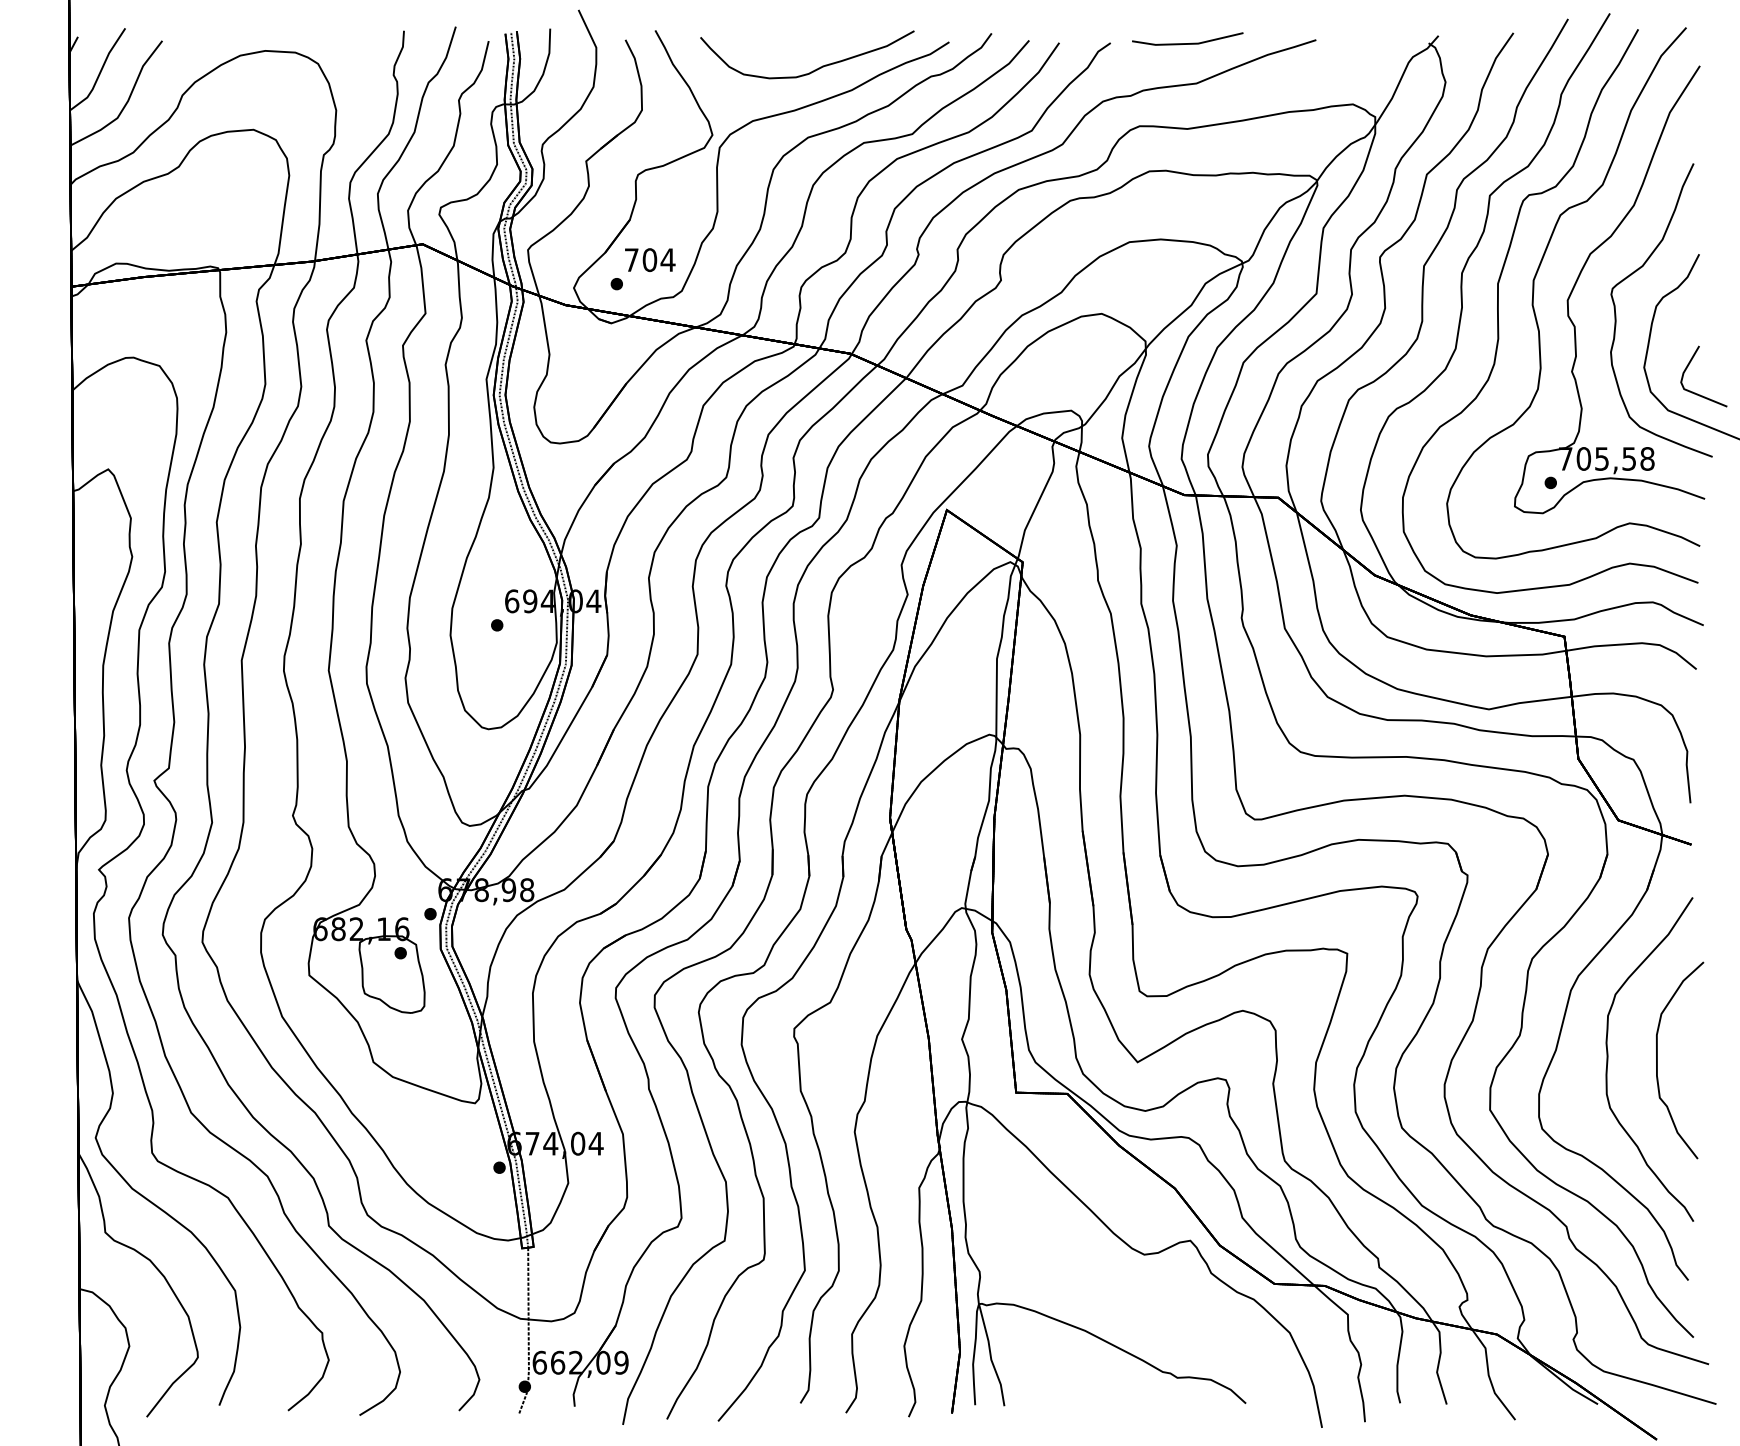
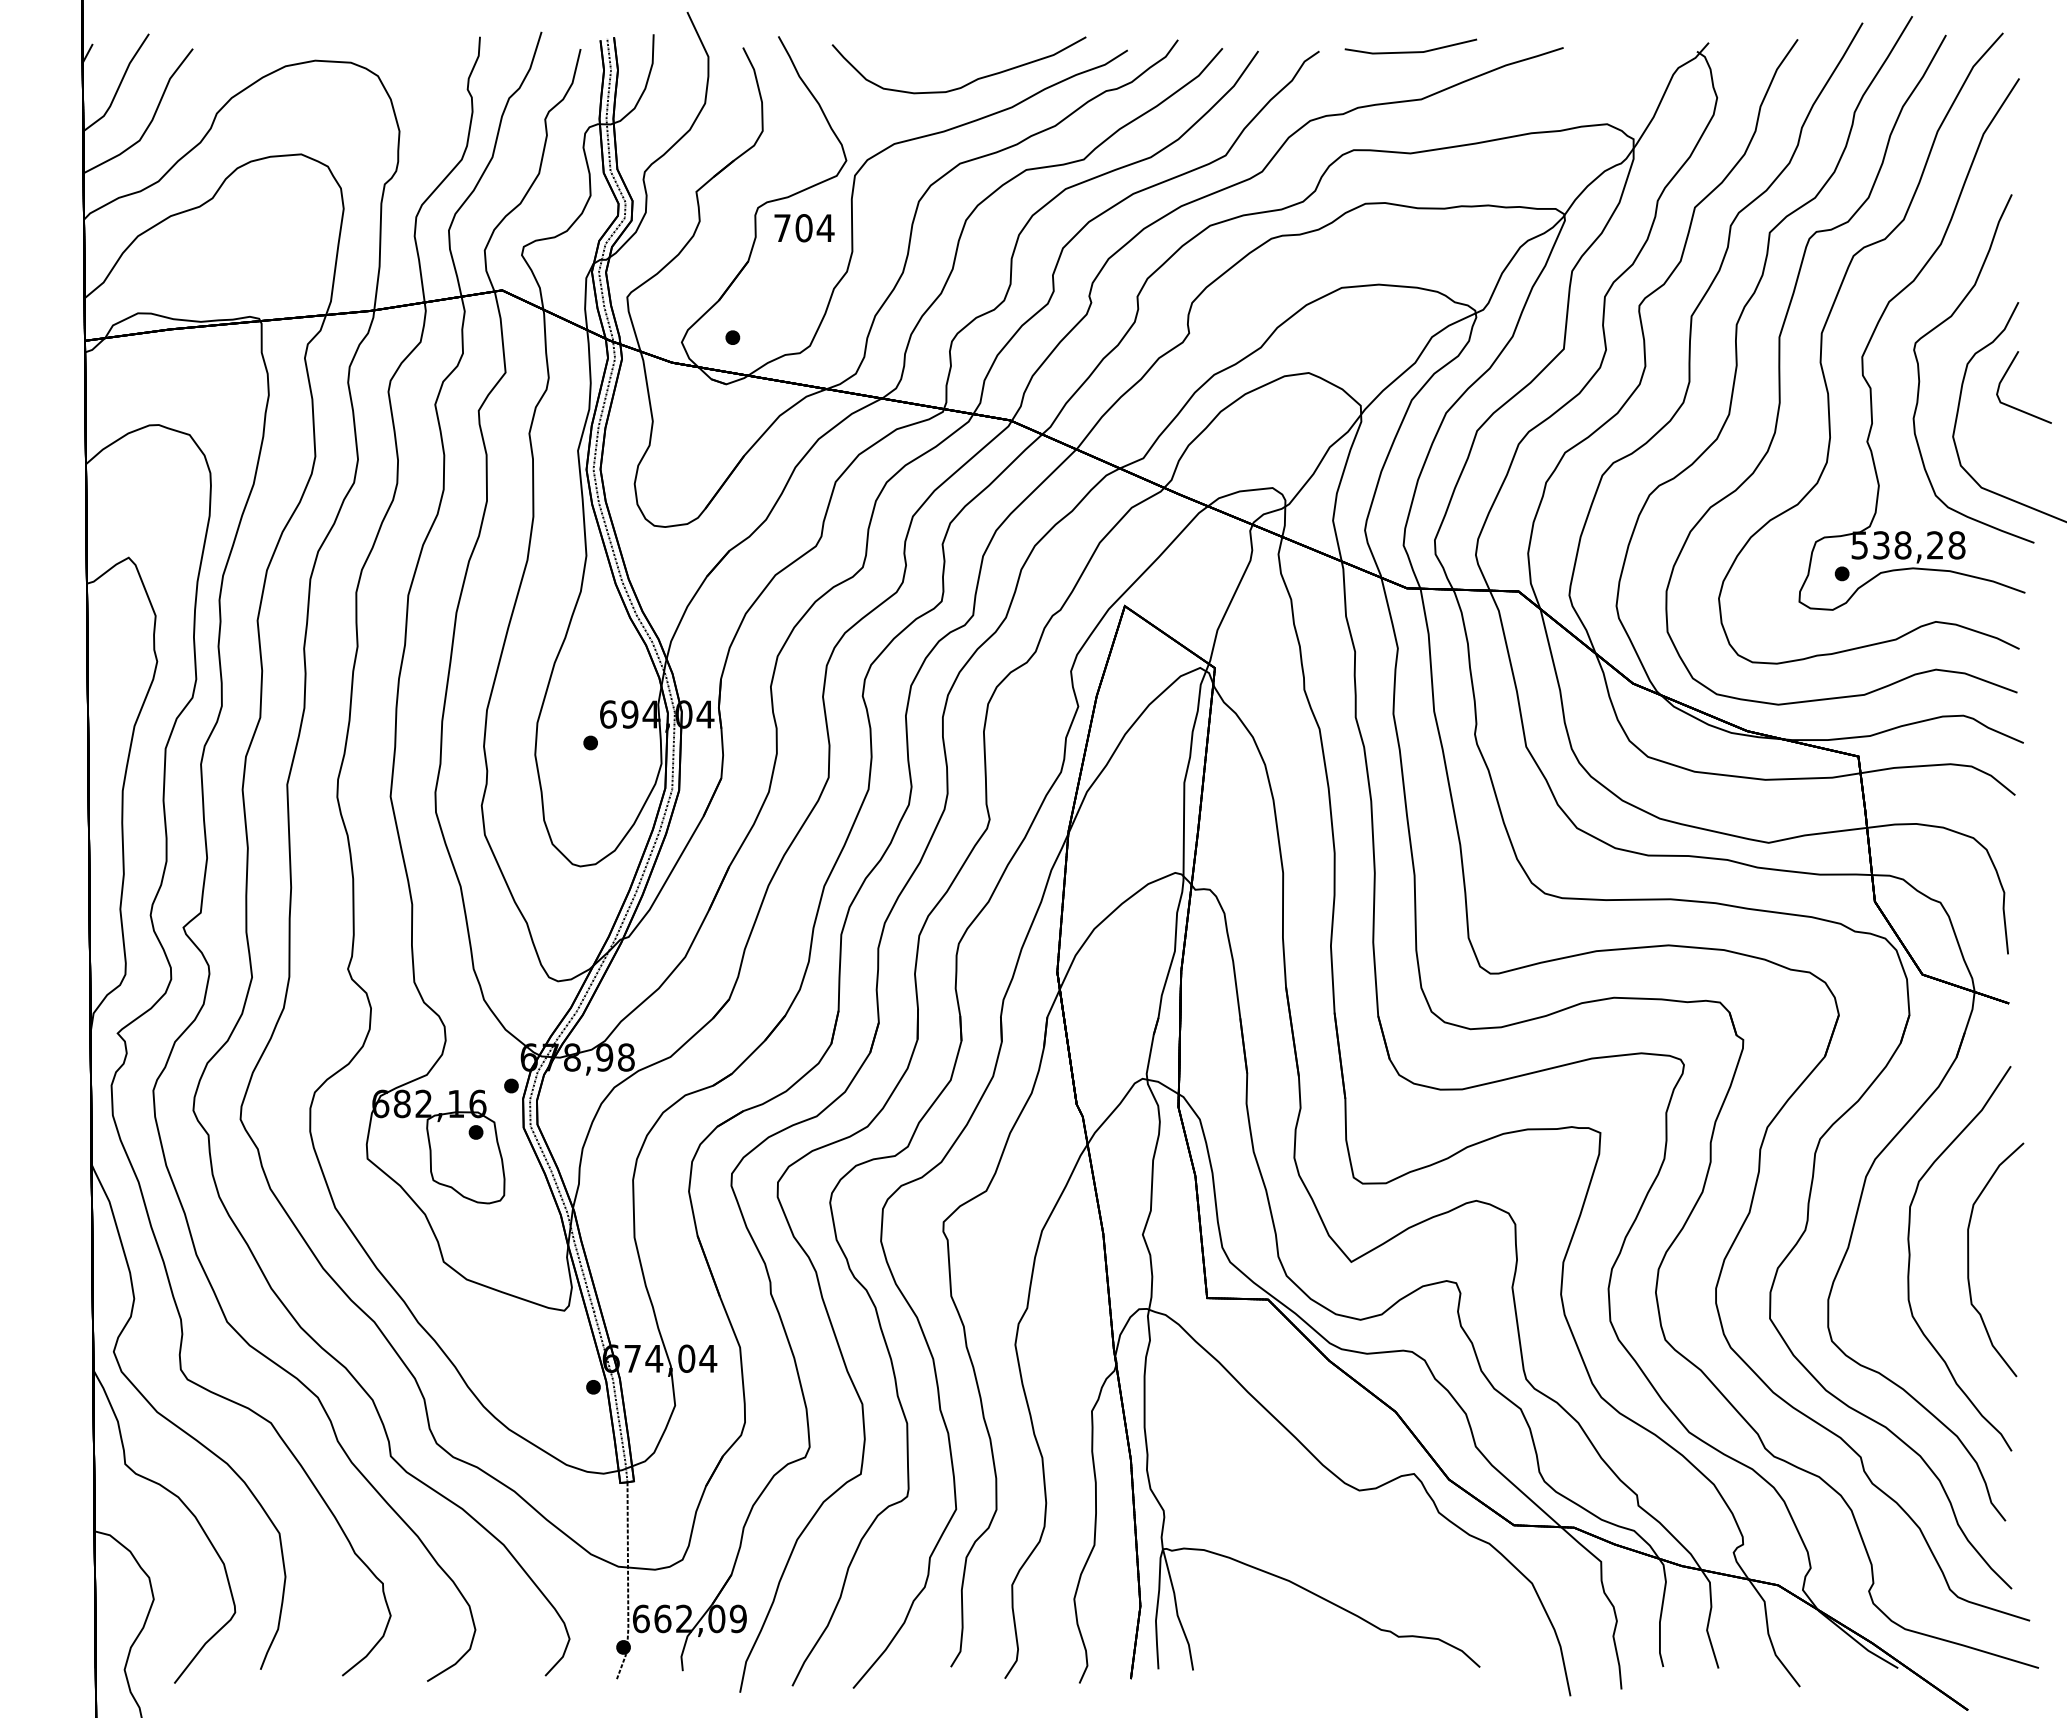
text: (650, 260) -> (804, 228), moved
part: (1689, 365) -> (2006, 374), moved
text: (1597, 459) -> (1897, 545), 705,58 -> 538,28

